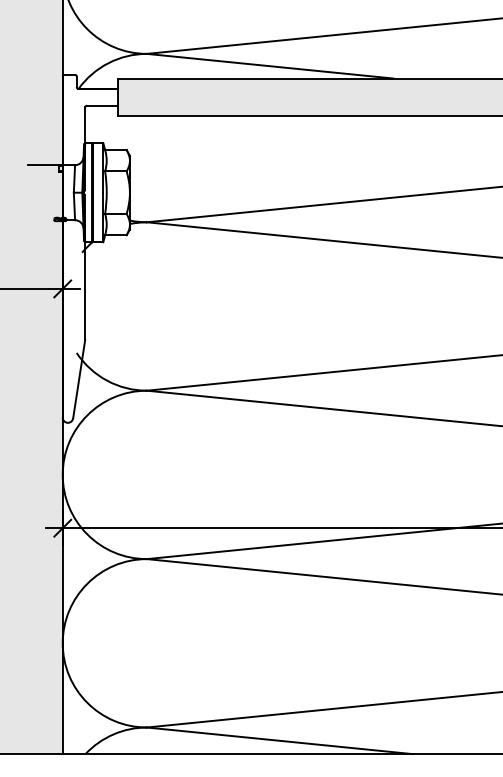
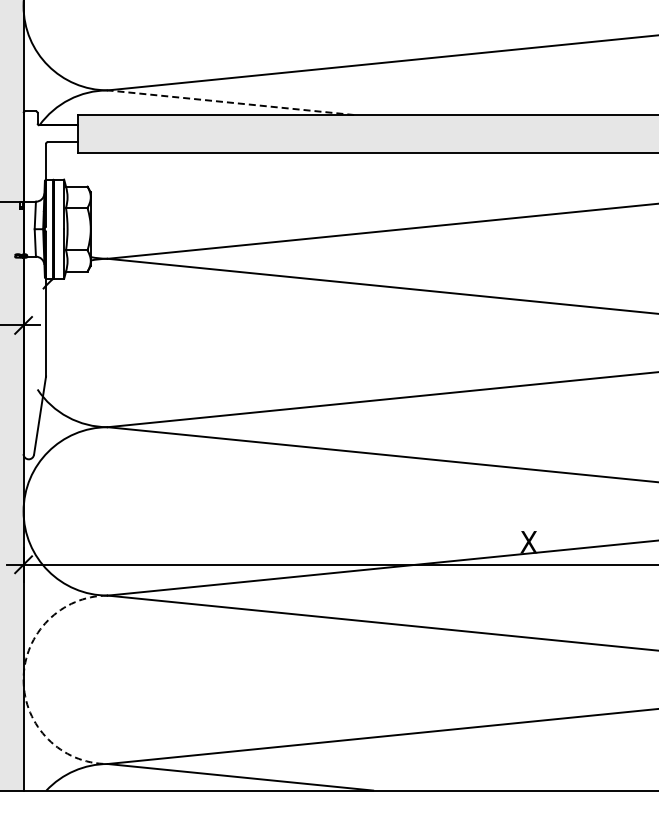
line: (270, 66) -> (231, 102), solid -> dashed
arc: (62, 643) -> (23, 679), solid -> dashed

